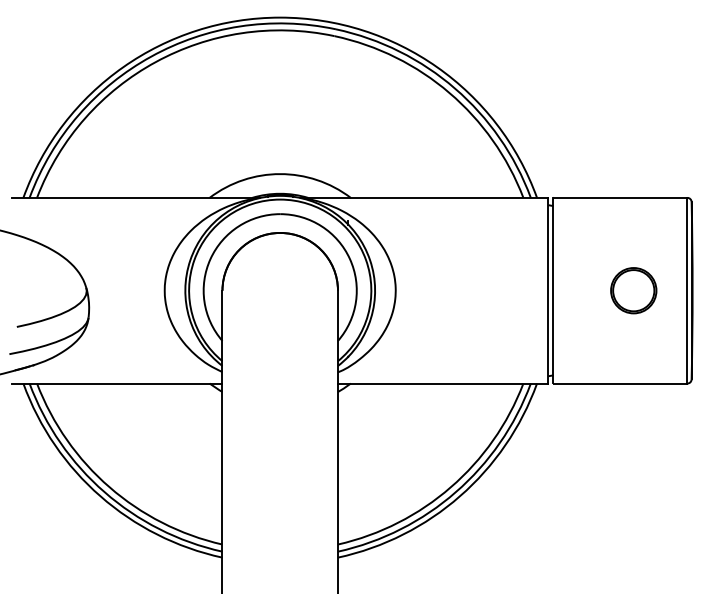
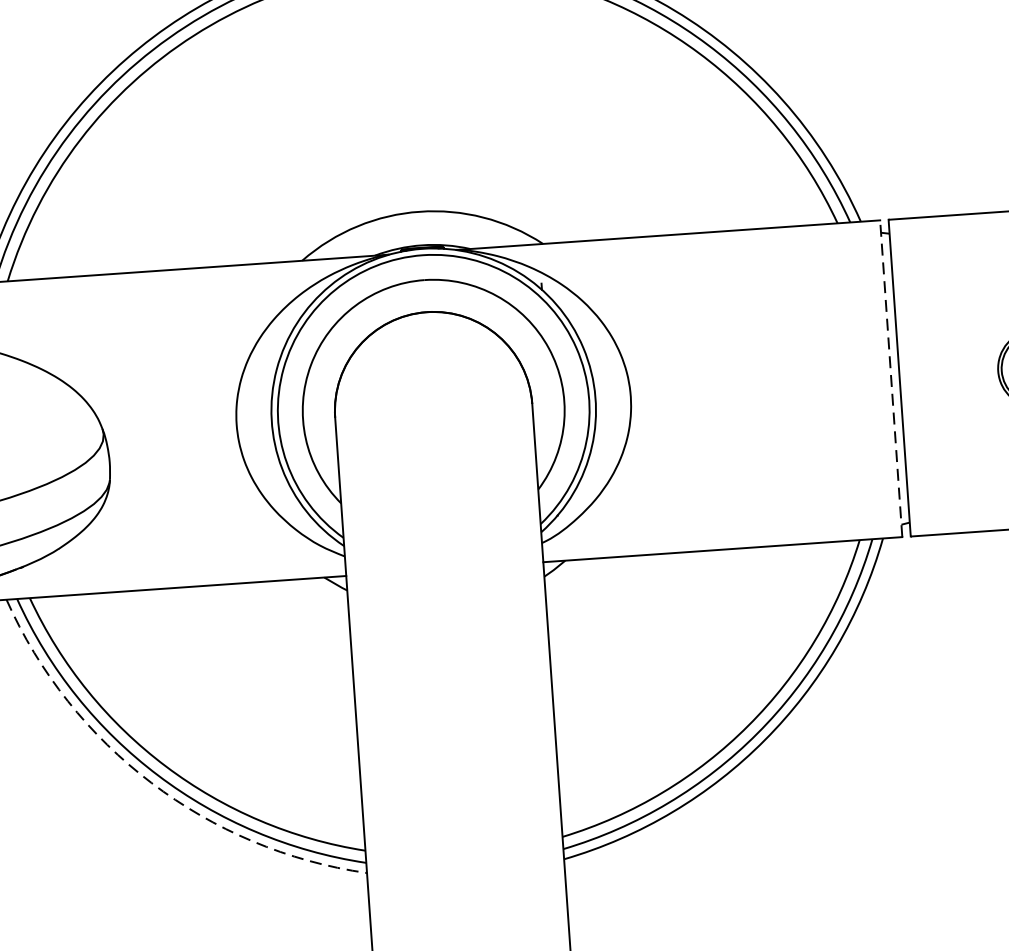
line: (548, 290) -> (891, 378), solid -> dashed
arc: (100, 496) -> (151, 783), solid -> dashed

